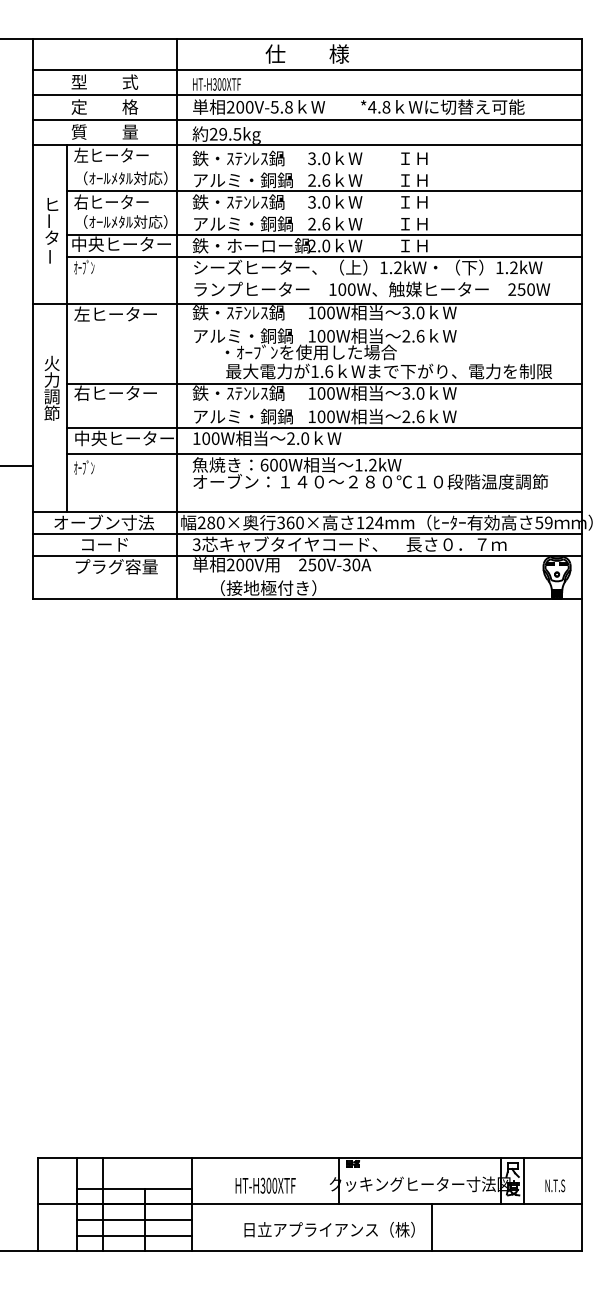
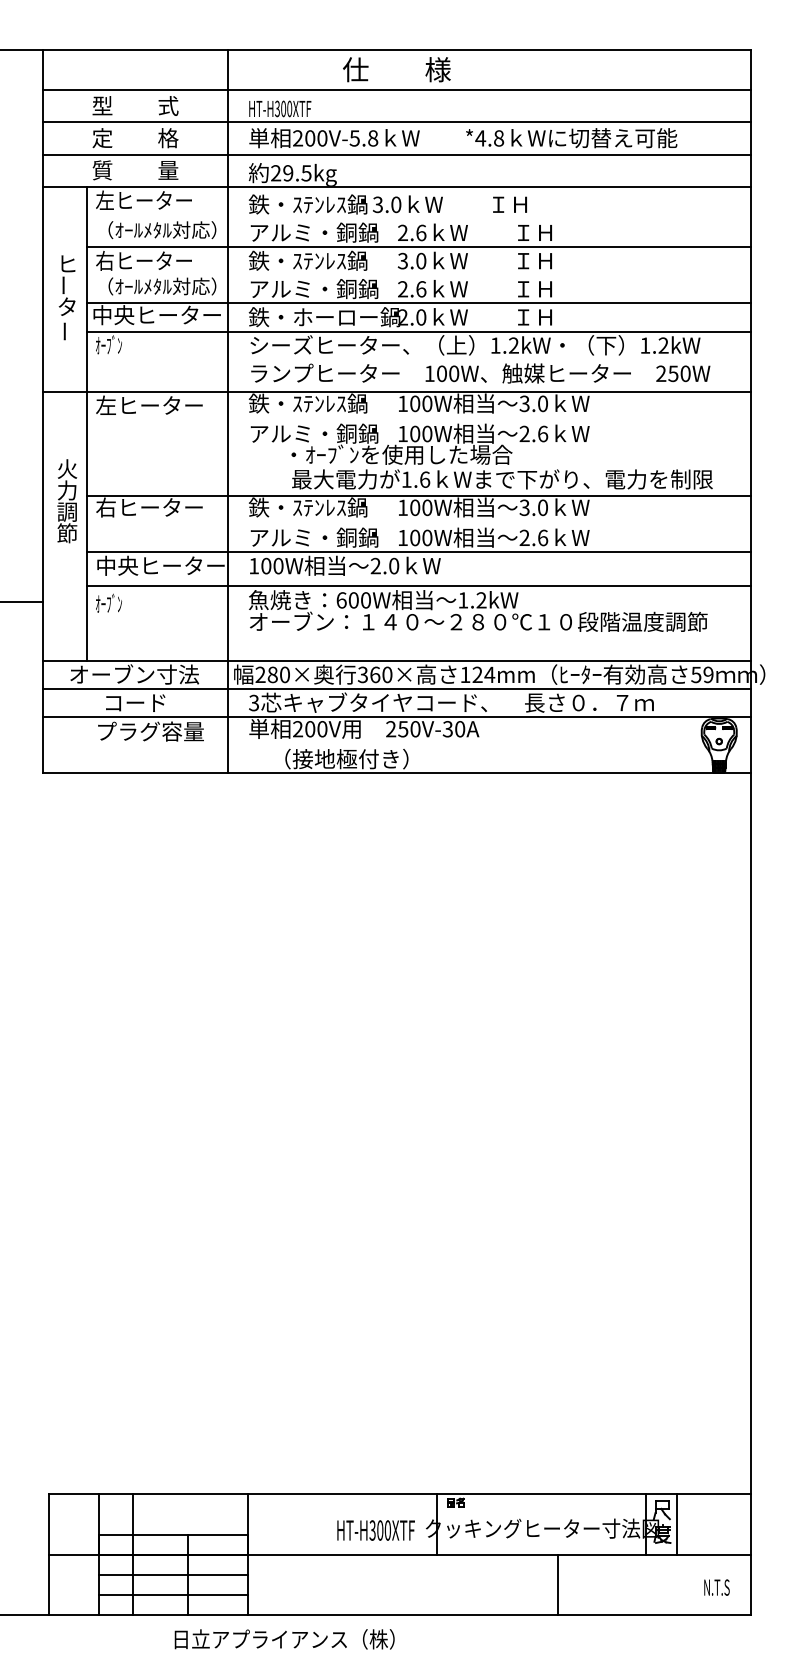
text: (367, 158) -> (449, 204), moved
text: (265, 1185) -> (375, 1530), moved
text: (554, 1185) -> (716, 1587), moved
text: (329, 1229) -> (284, 1639), moved

